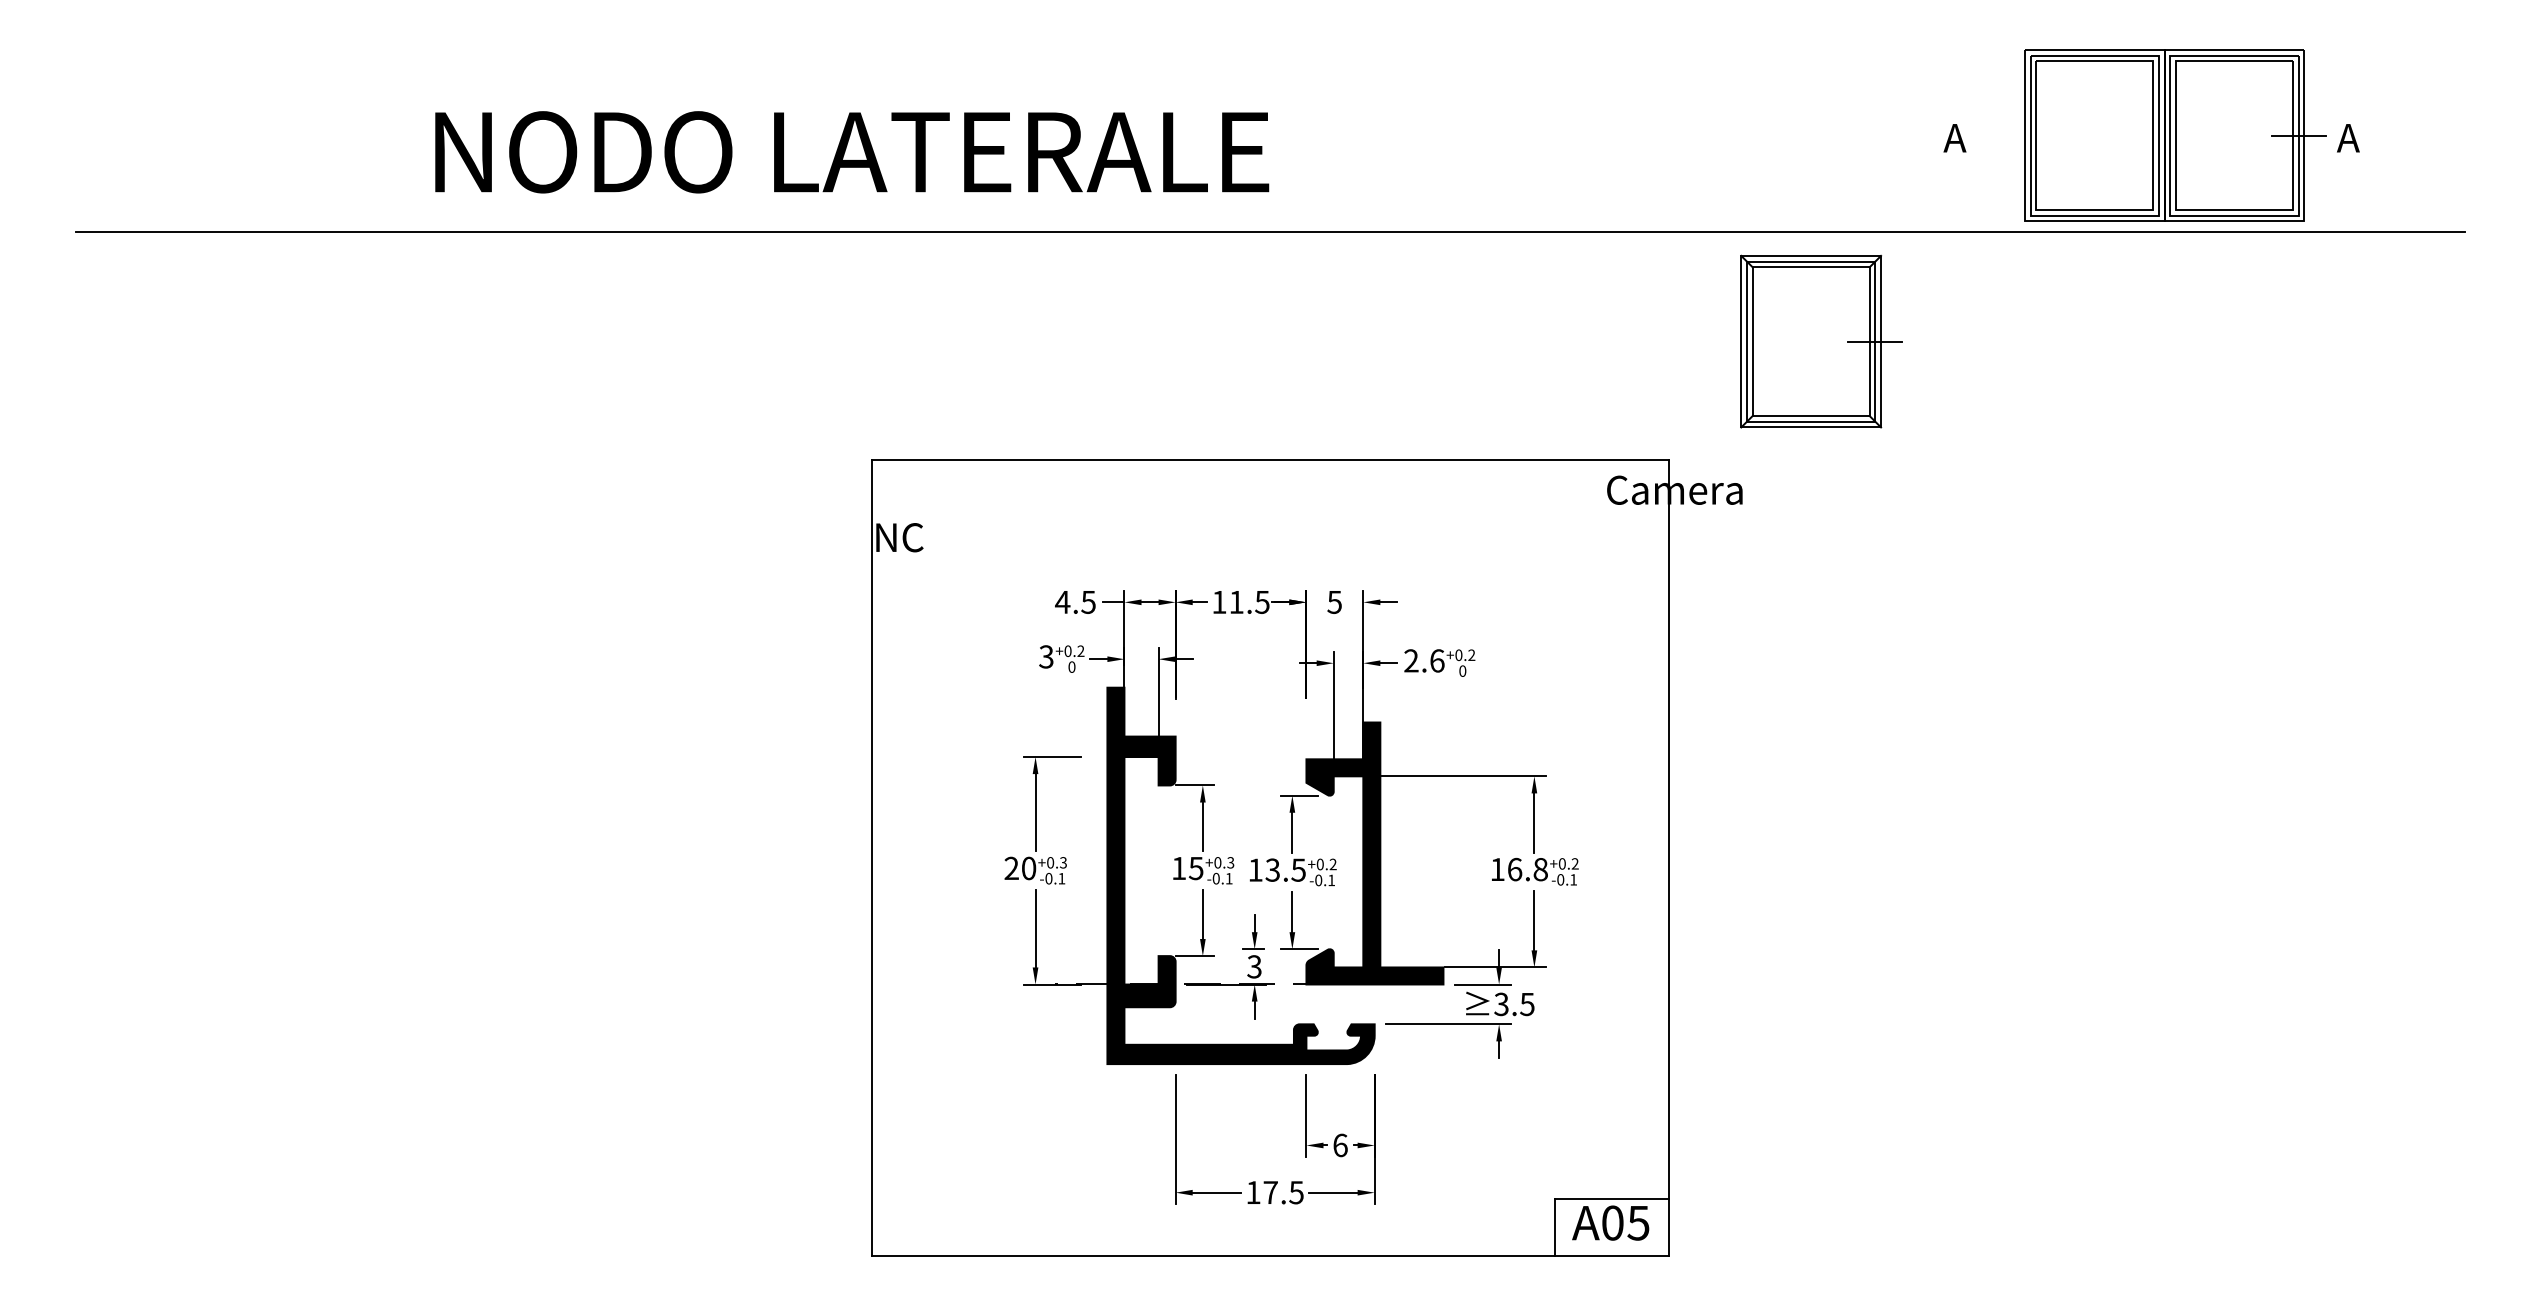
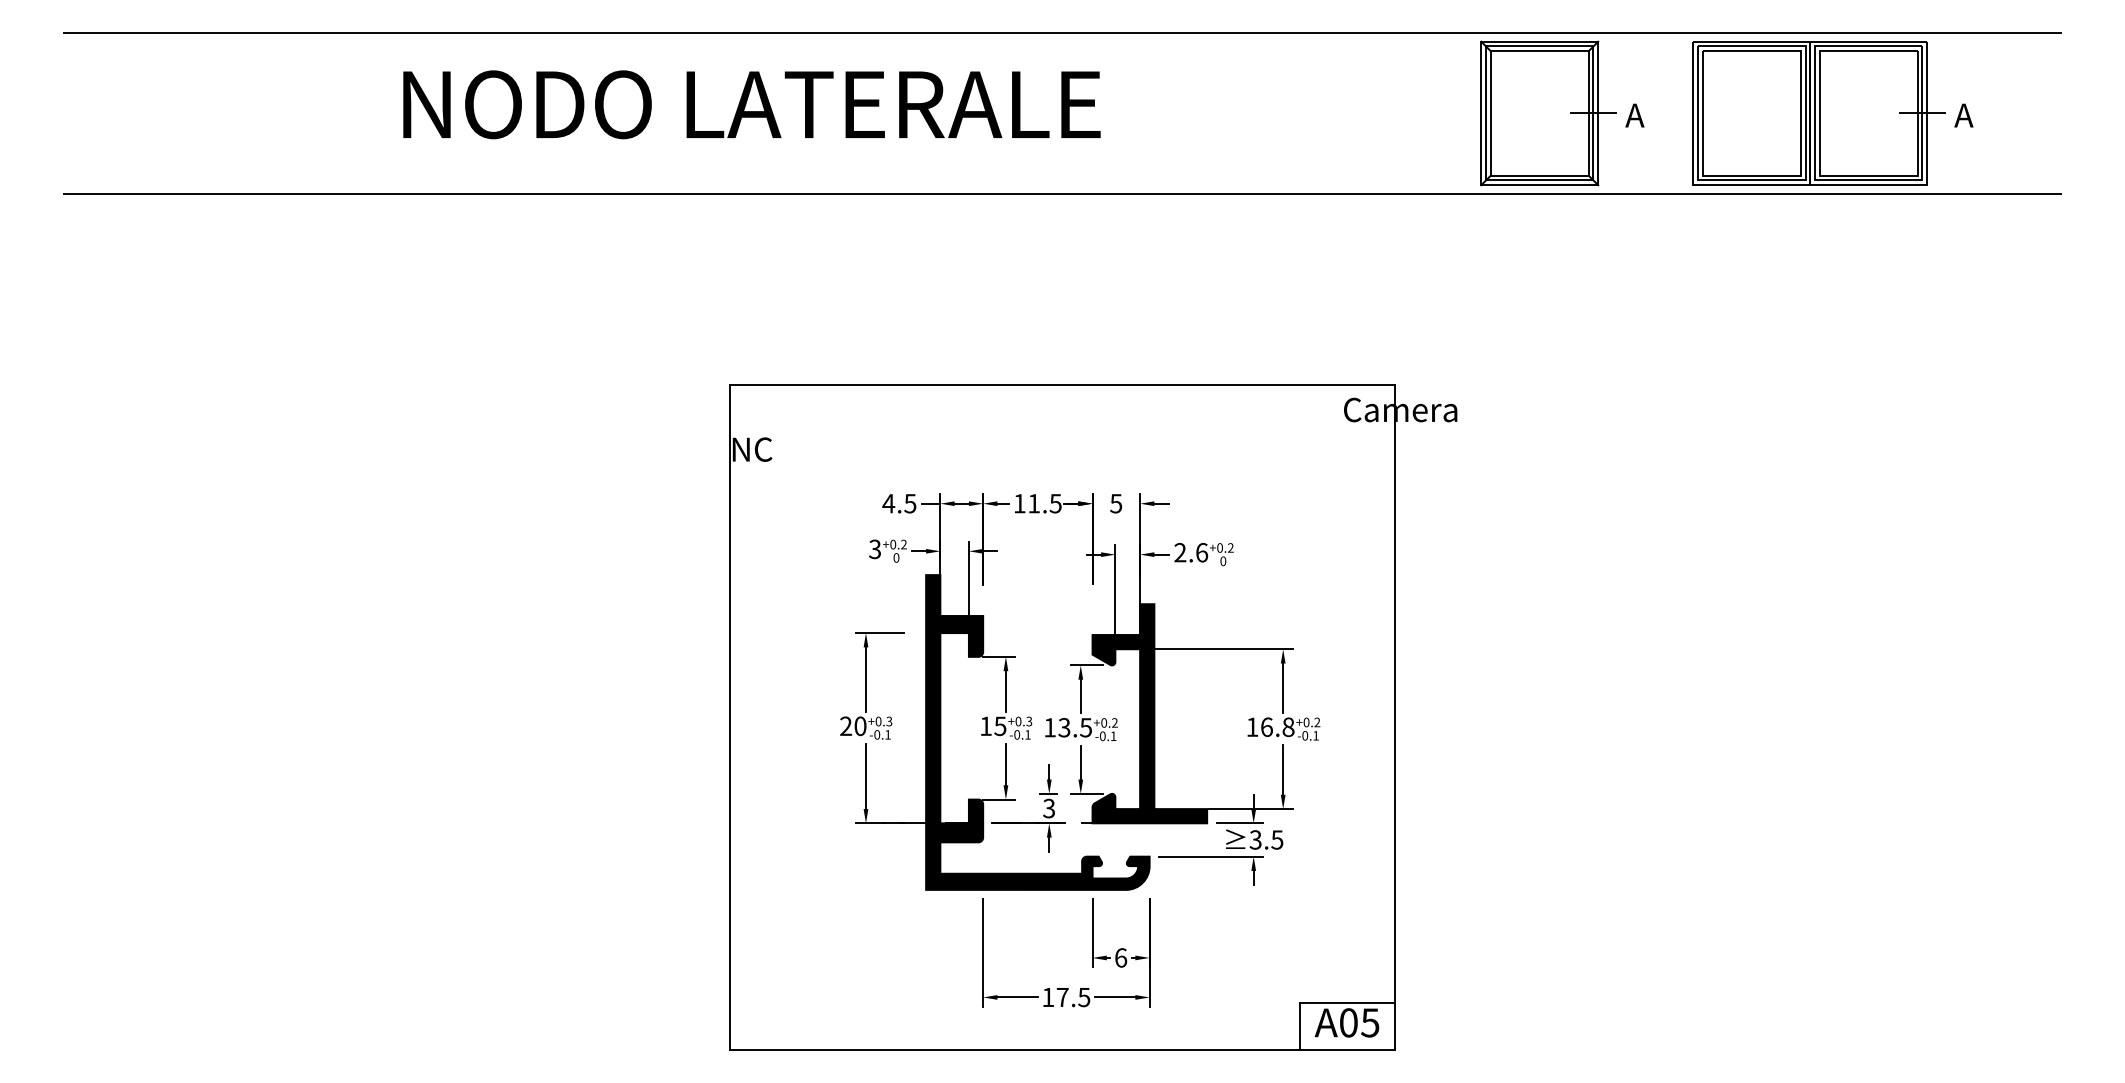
line: (1270, 38) -> (1062, 32), added
text: (852, 152) -> (752, 104), moved
part: (1821, 341) -> (1548, 113), moved

